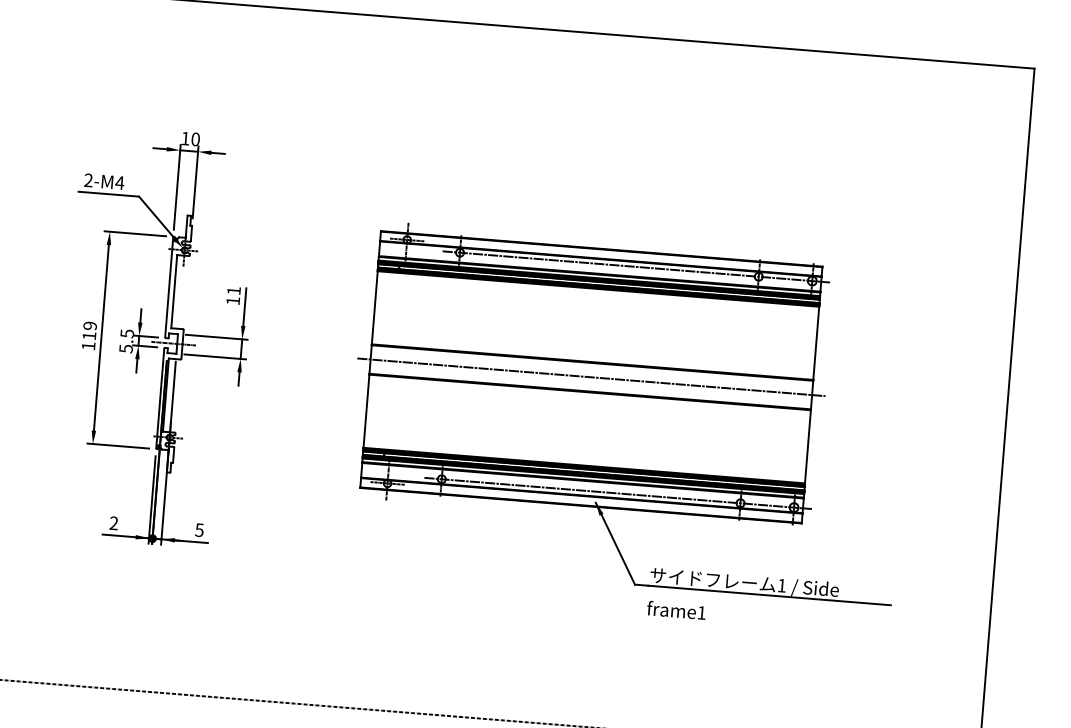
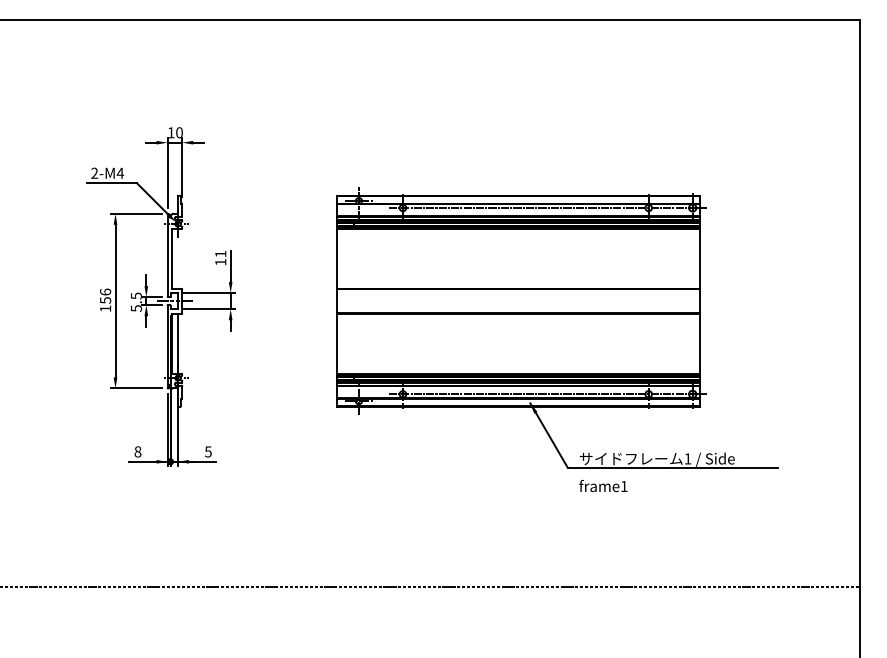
text: (89, 330) -> (105, 295), 119 -> 156
line: (591, 377) -> (518, 301), removed
text: (113, 522) -> (137, 451), 2 -> 8

